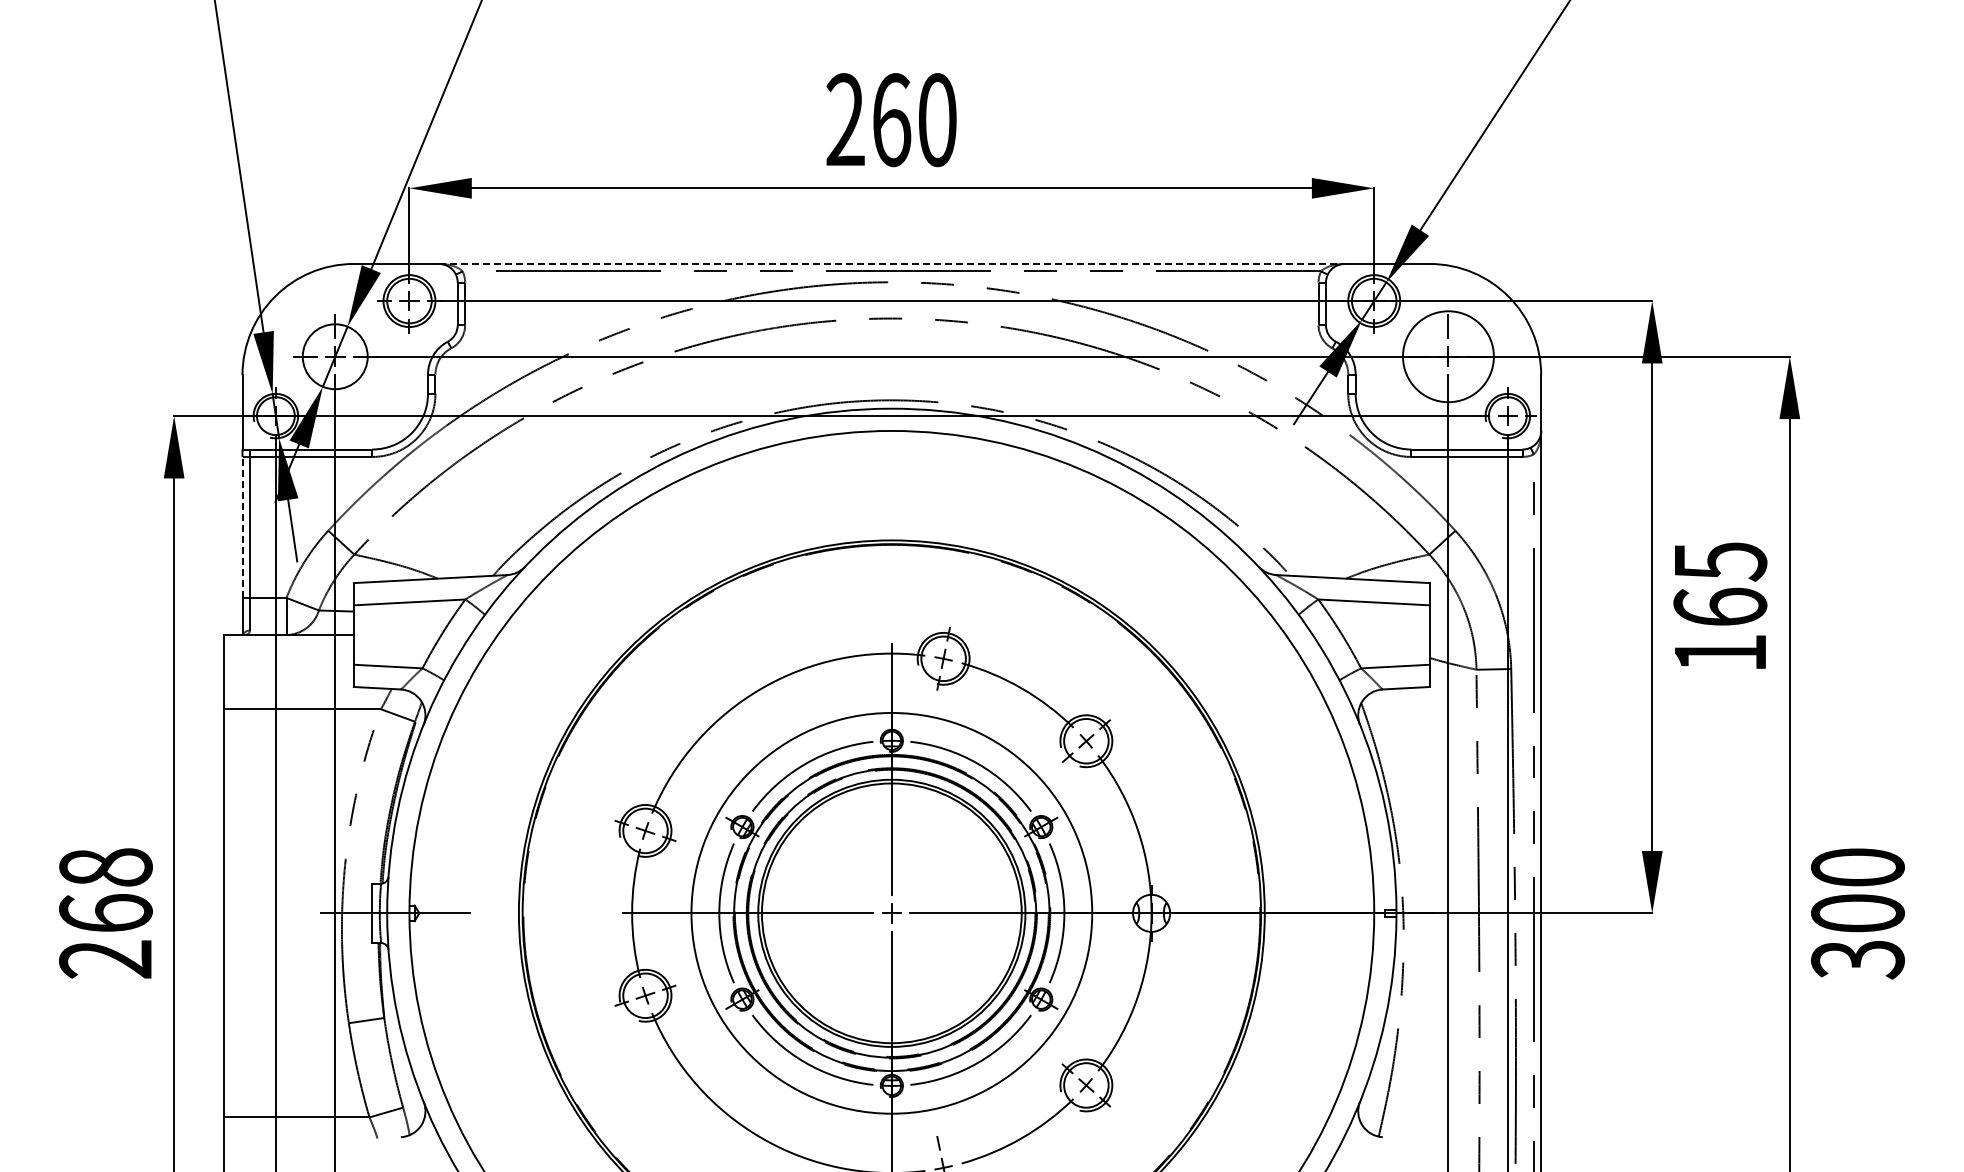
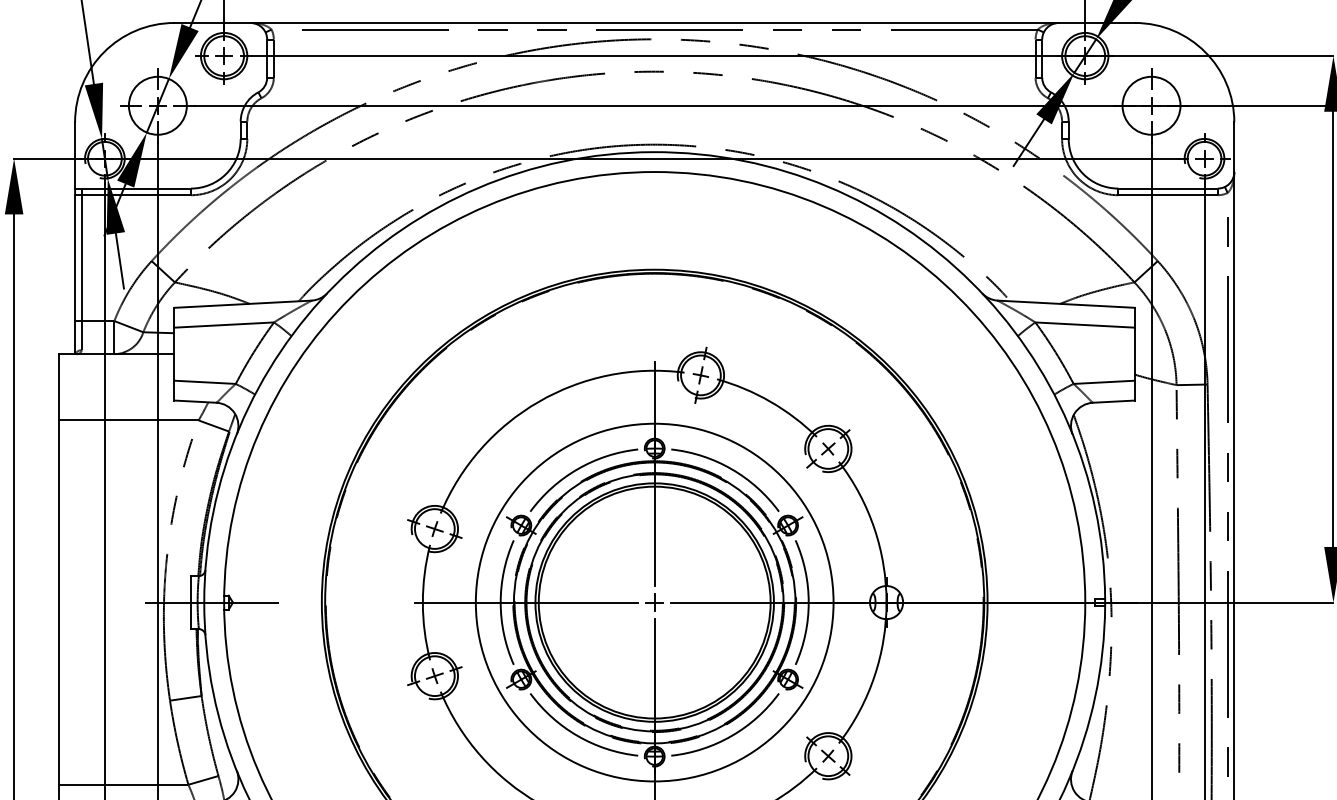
line: (891, 263) -> (654, 22), dashed -> solid
circle: (1447, 356) -> (1150, 105), size x0.71
line: (242, 527) -> (75, 258), dashed -> solid

